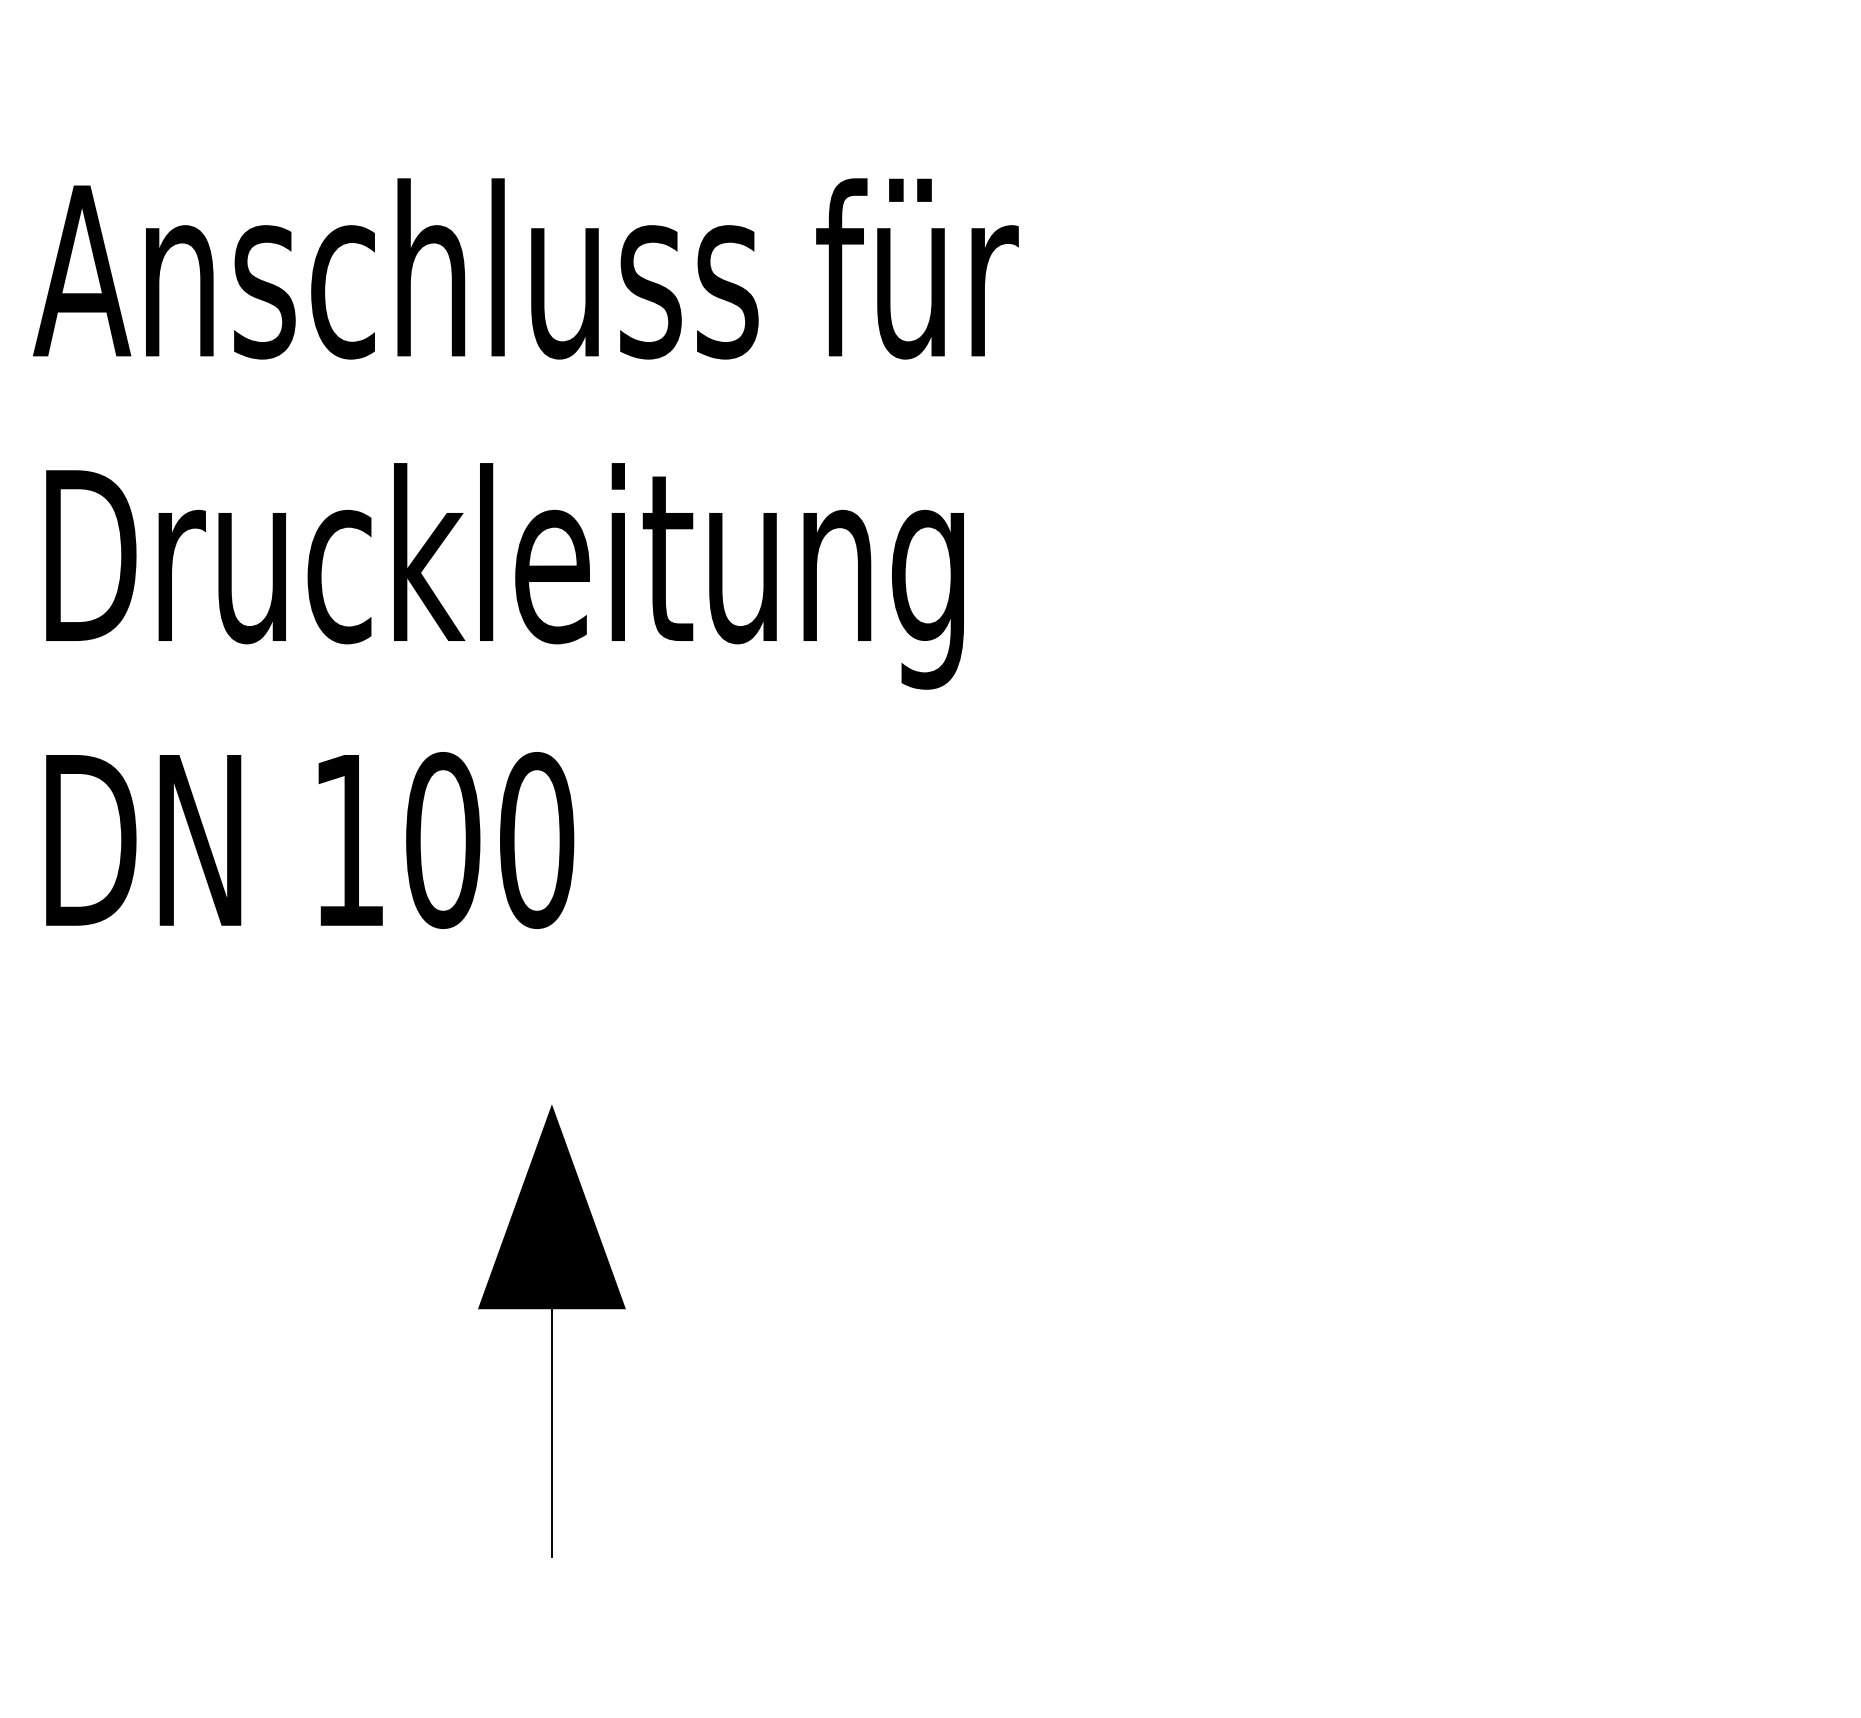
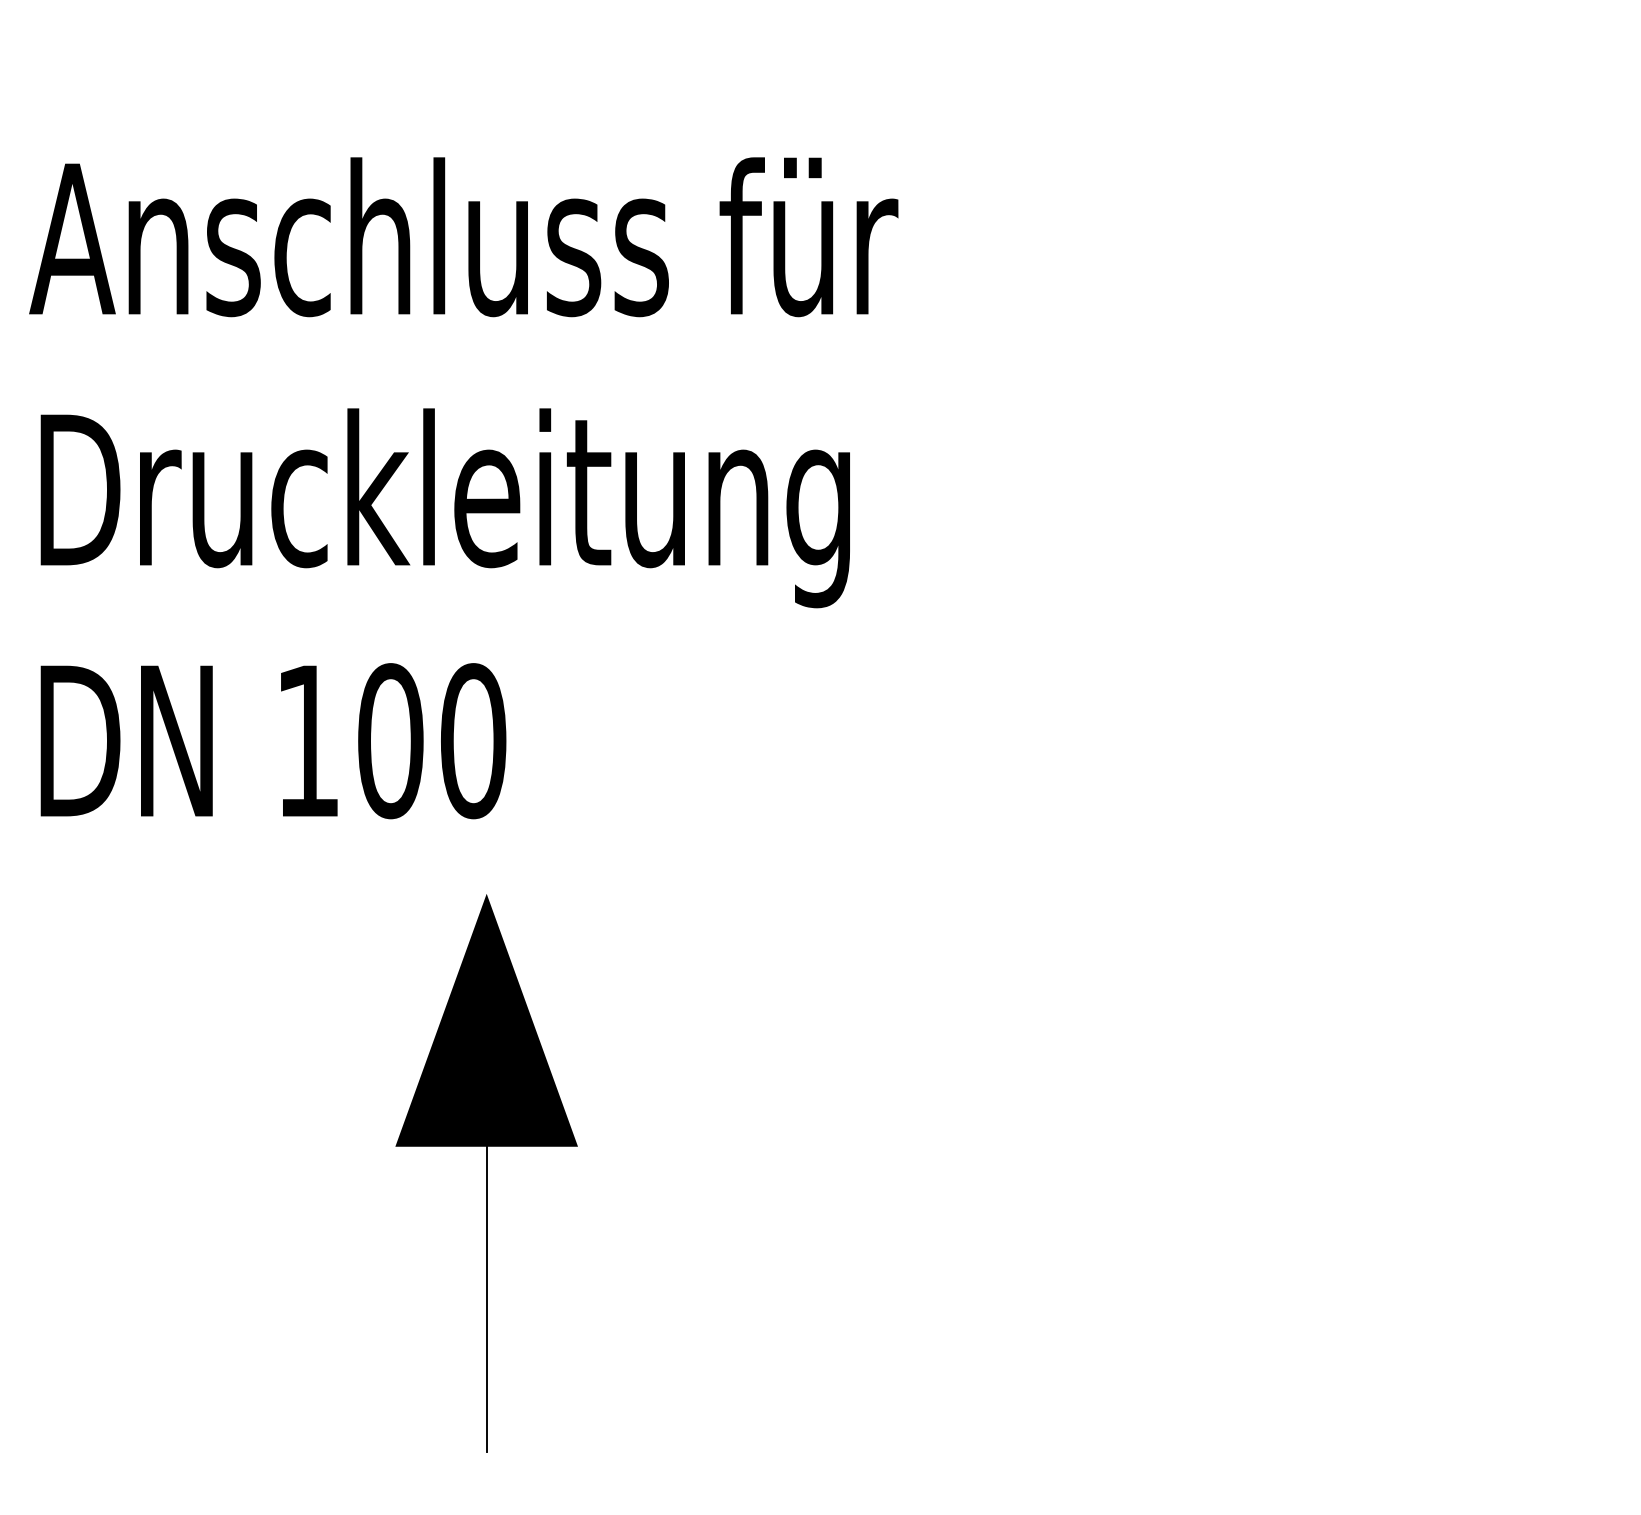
part: (551, 1330) -> (486, 1173), size x1.4

